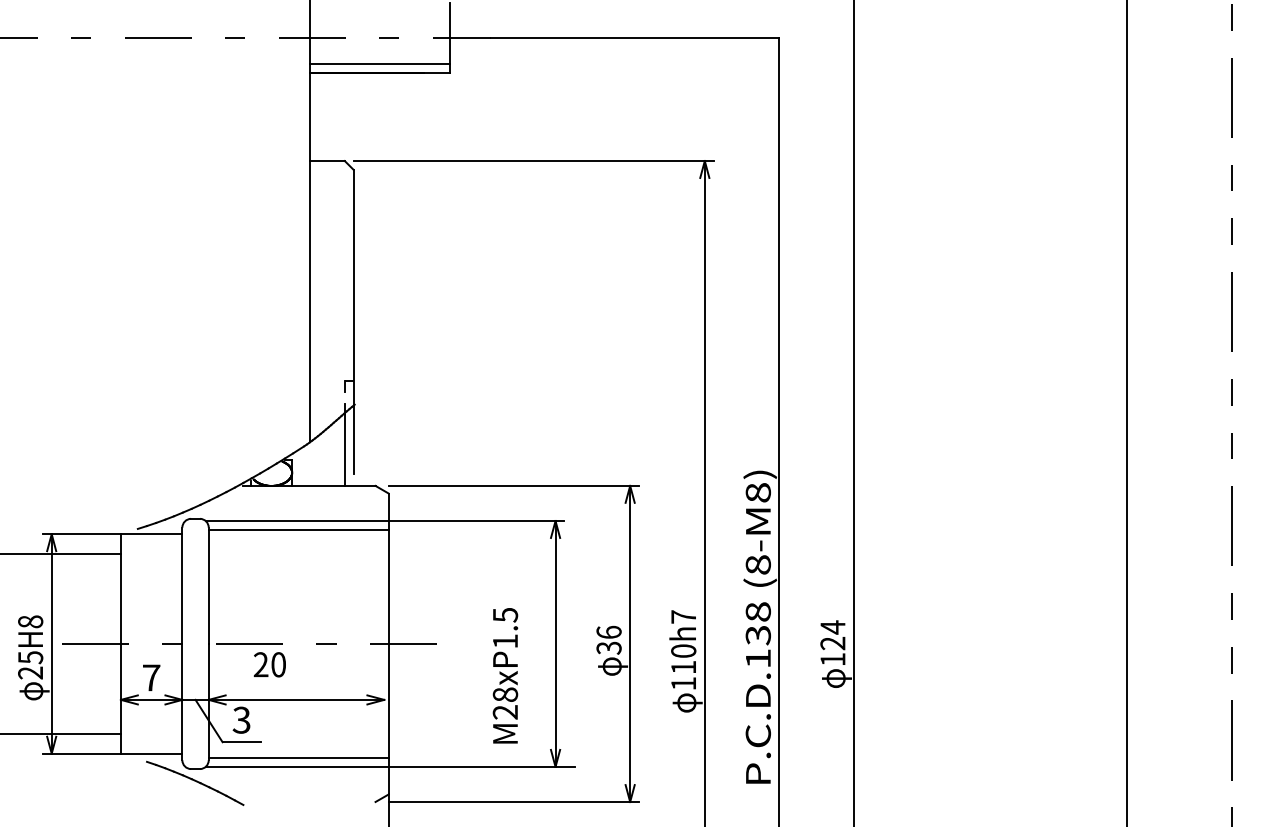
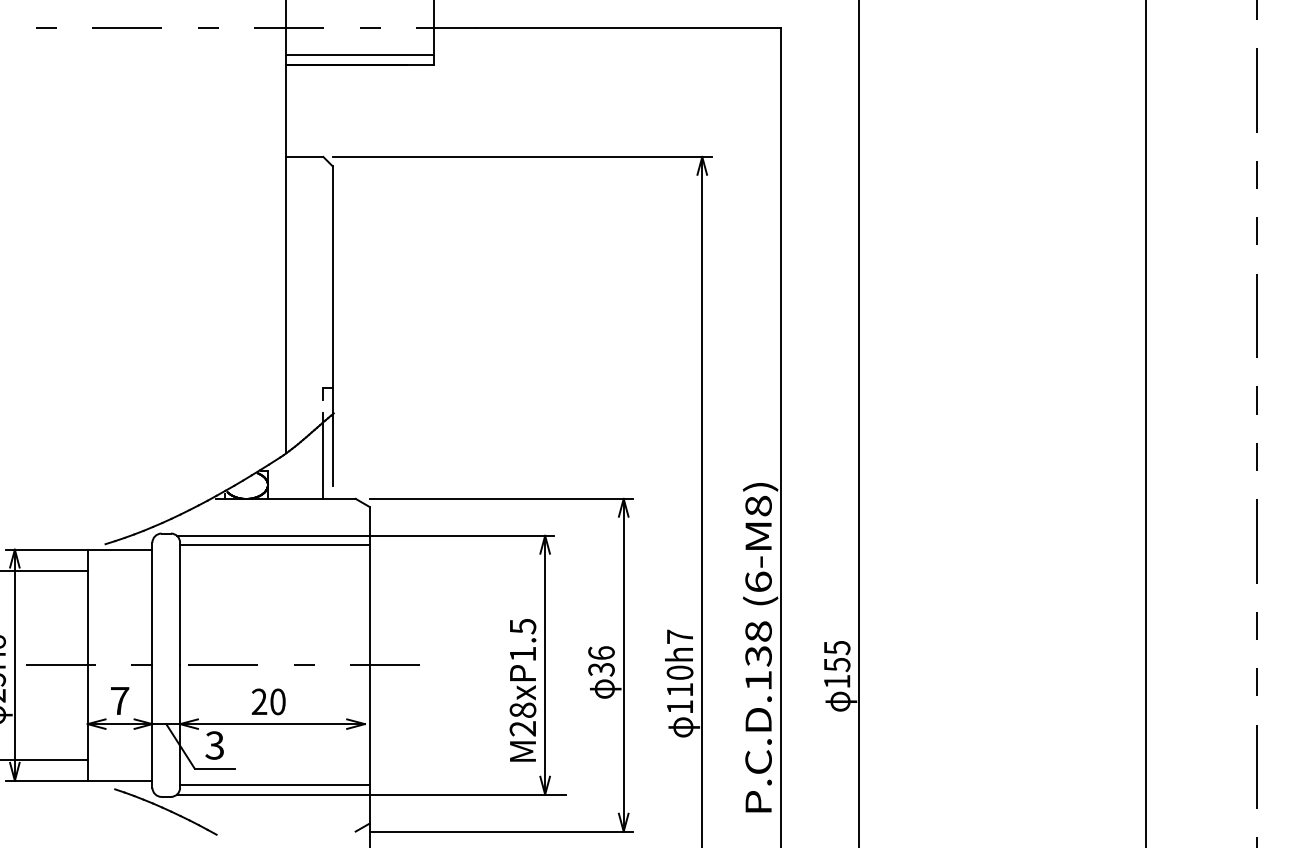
text: (757, 564) -> (757, 581), (8-M8) -> (6-M8)
text: (832, 635) -> (836, 656), 124 -> 155
text: (269, 664) -> (268, 701), moved
text: (505, 675) -> (523, 690), moved

